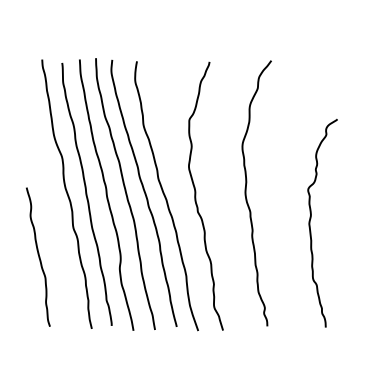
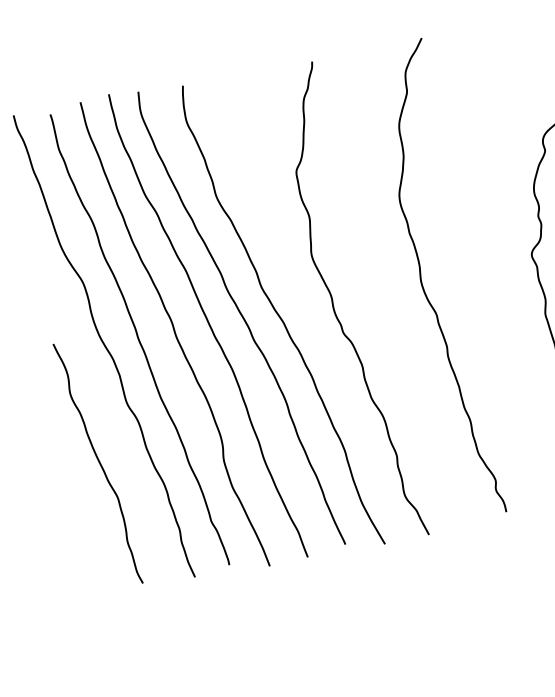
curve: (38, 256) -> (98, 462), moved

